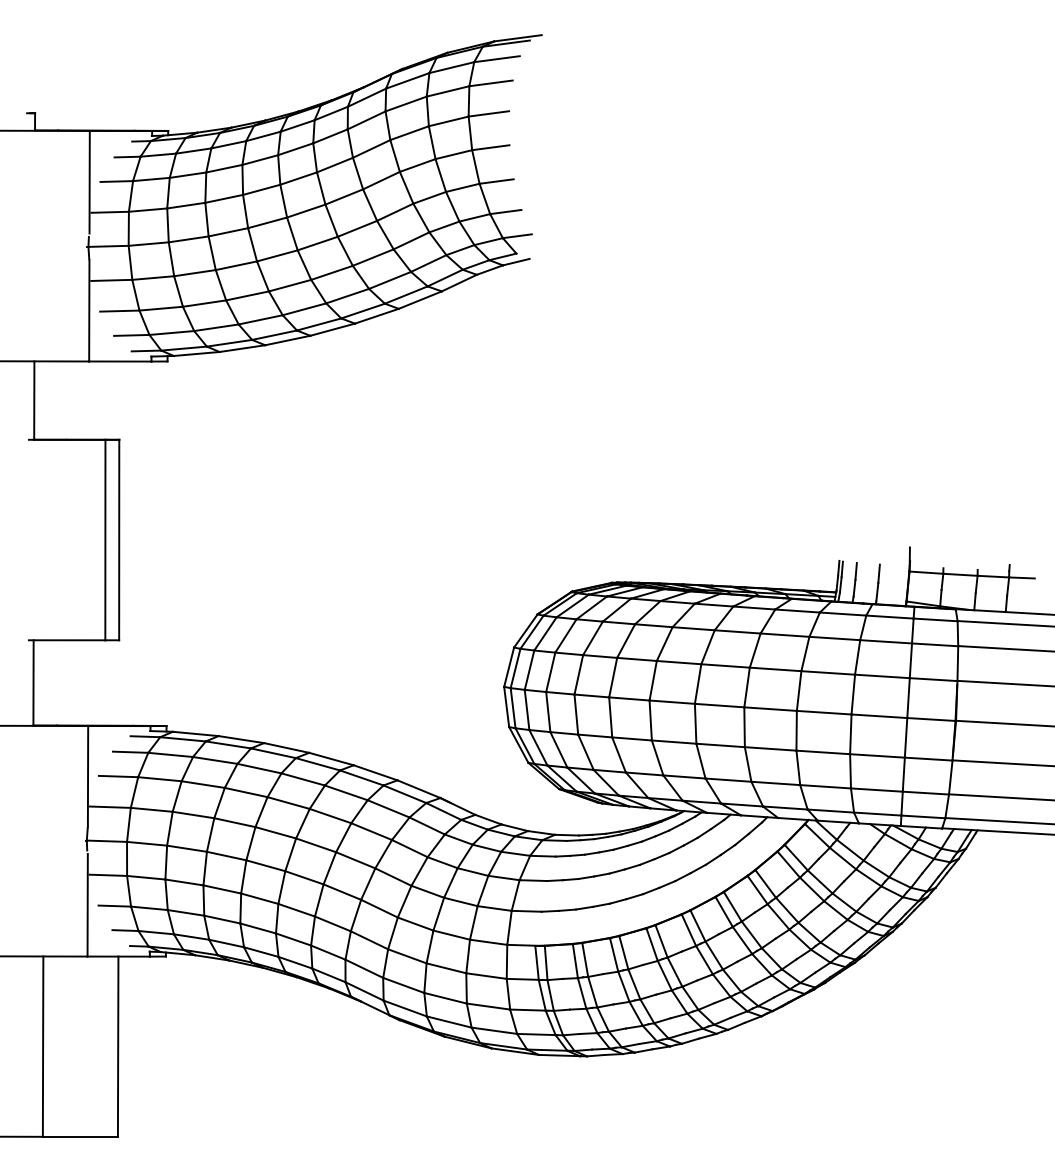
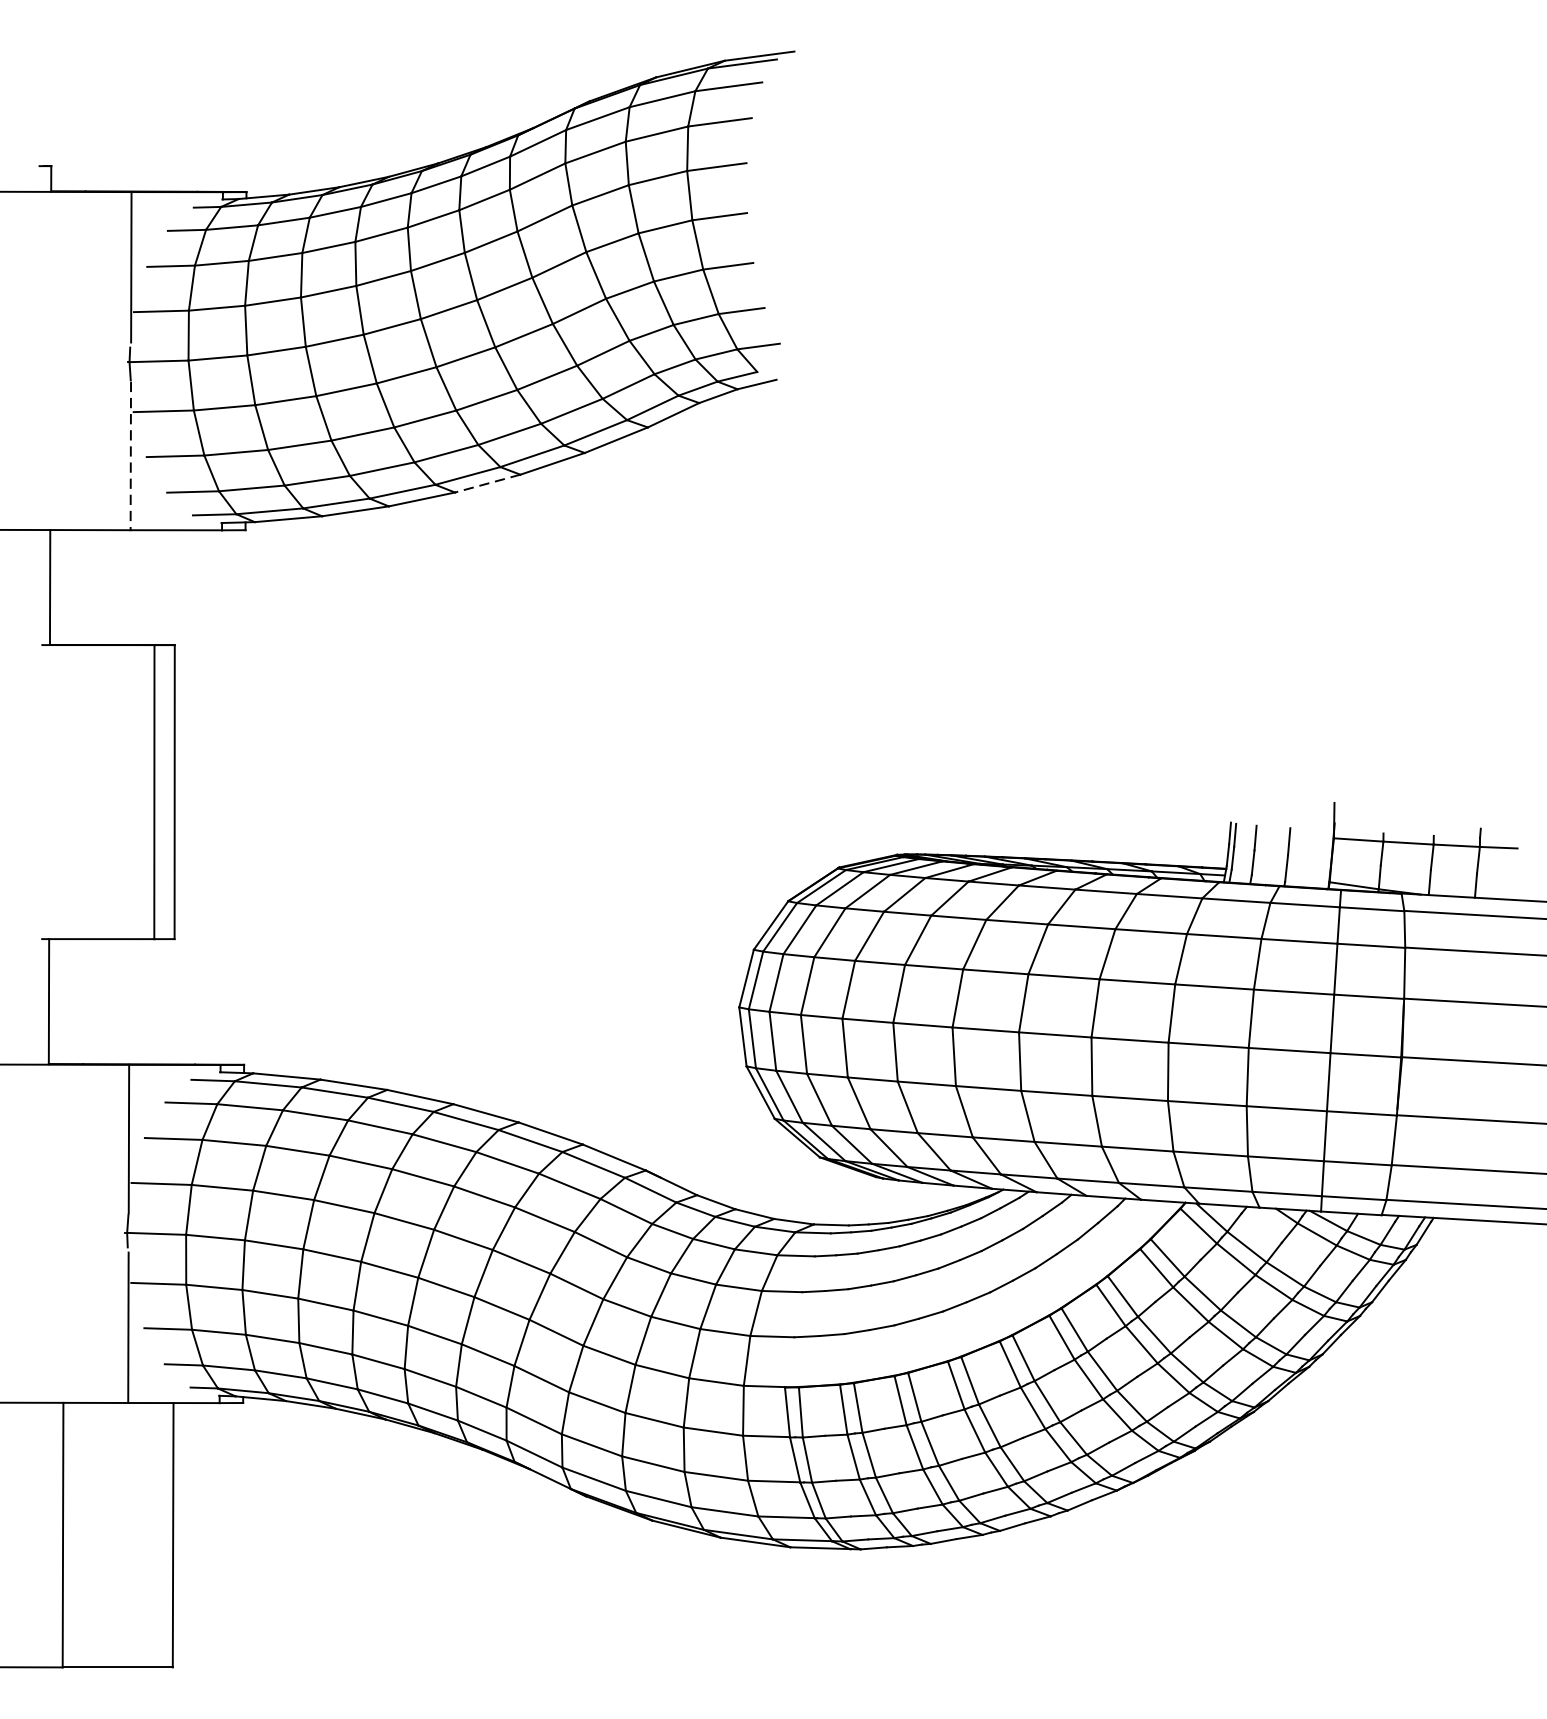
line: (89, 310) -> (131, 455), solid -> dashed
line: (332, 329) -> (487, 483), solid -> dashed

